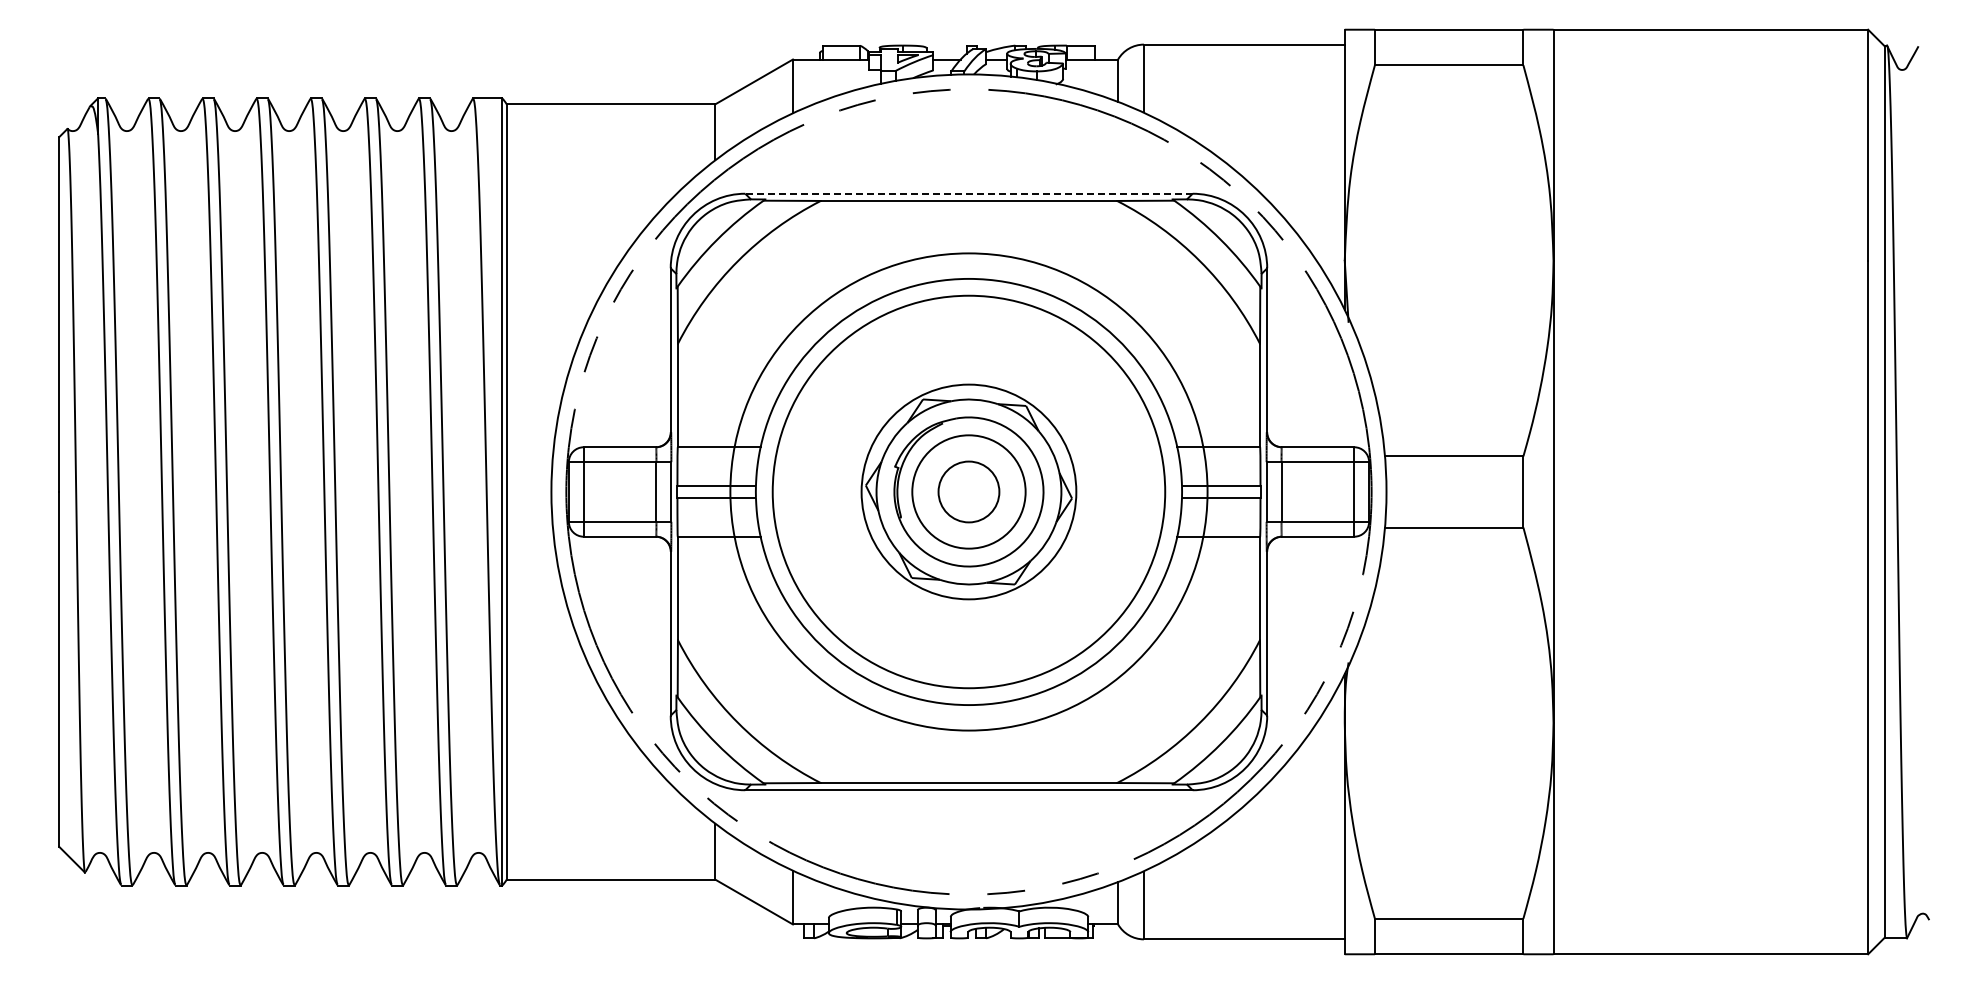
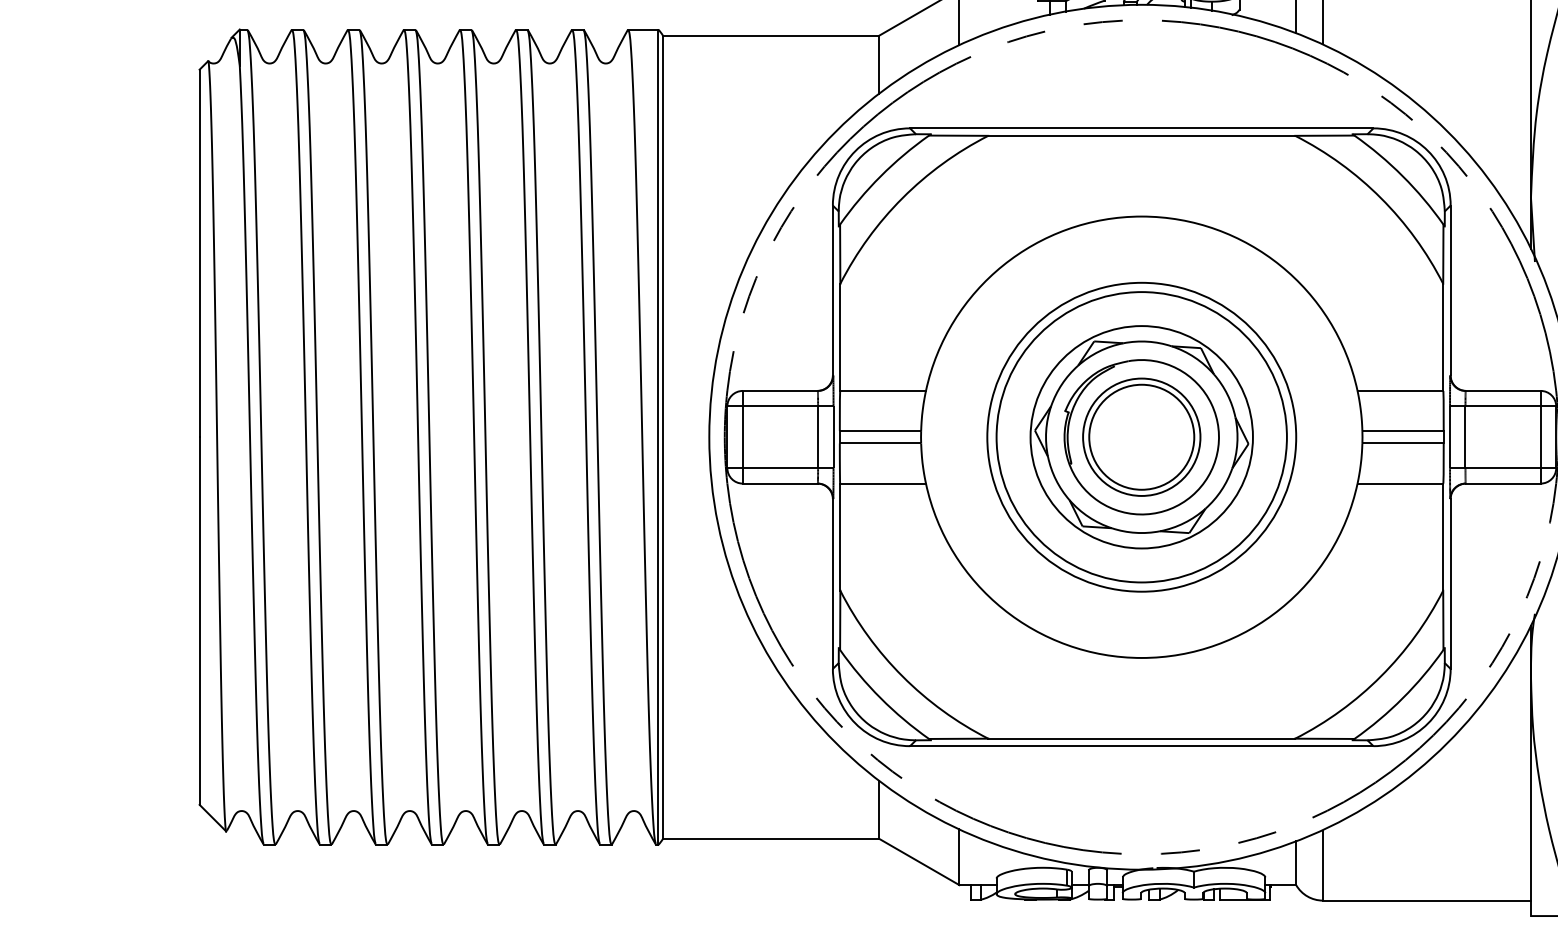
line: (968, 193) -> (1141, 128), dashed -> solid
circle: (968, 491) -> (1141, 436), size x0.62
circle: (968, 491) -> (1141, 436), size x0.71
circle: (968, 491) -> (1141, 436), size x1.67

